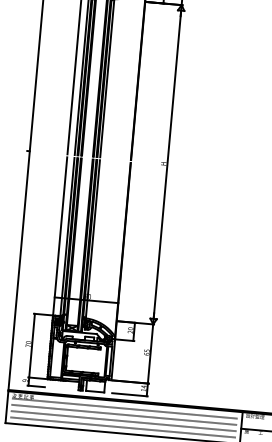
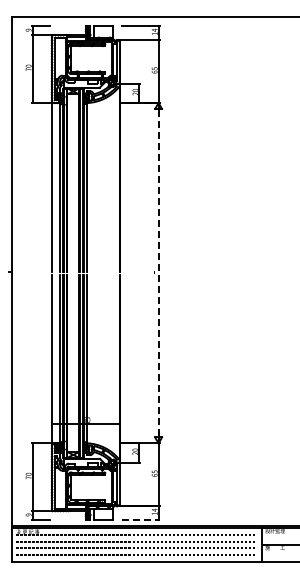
line: (167, 165) -> (158, 273), solid -> dashed
line: (129, 394) -> (140, 519), solid -> dashed

